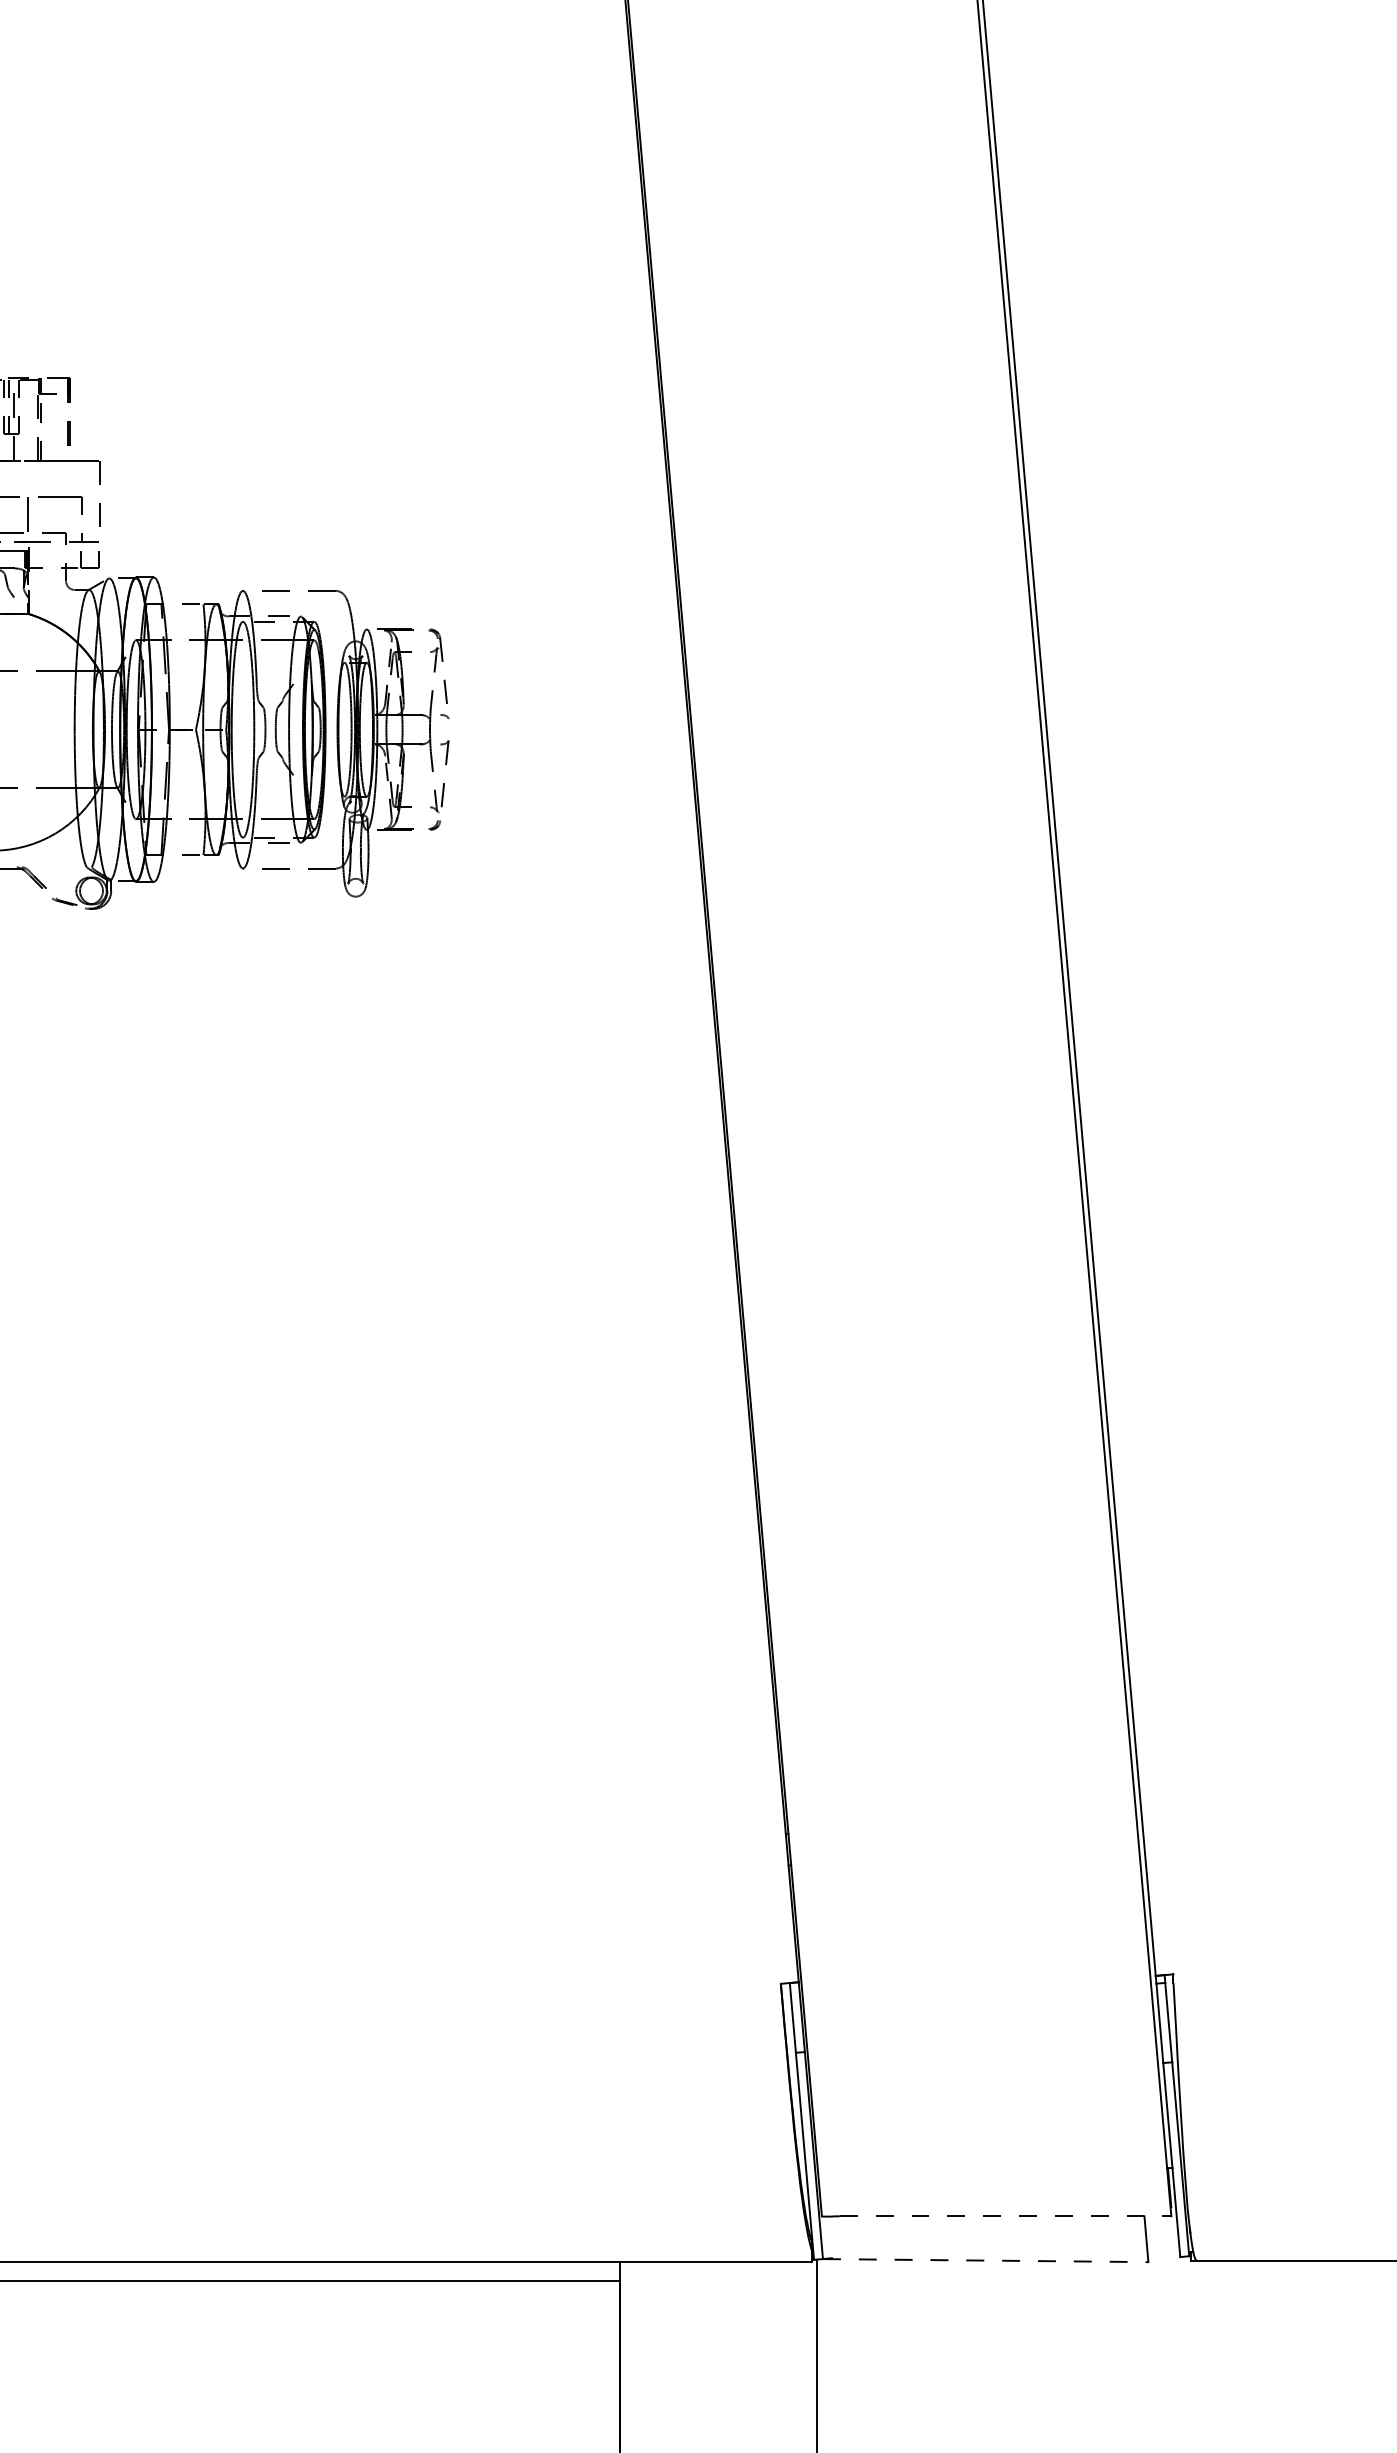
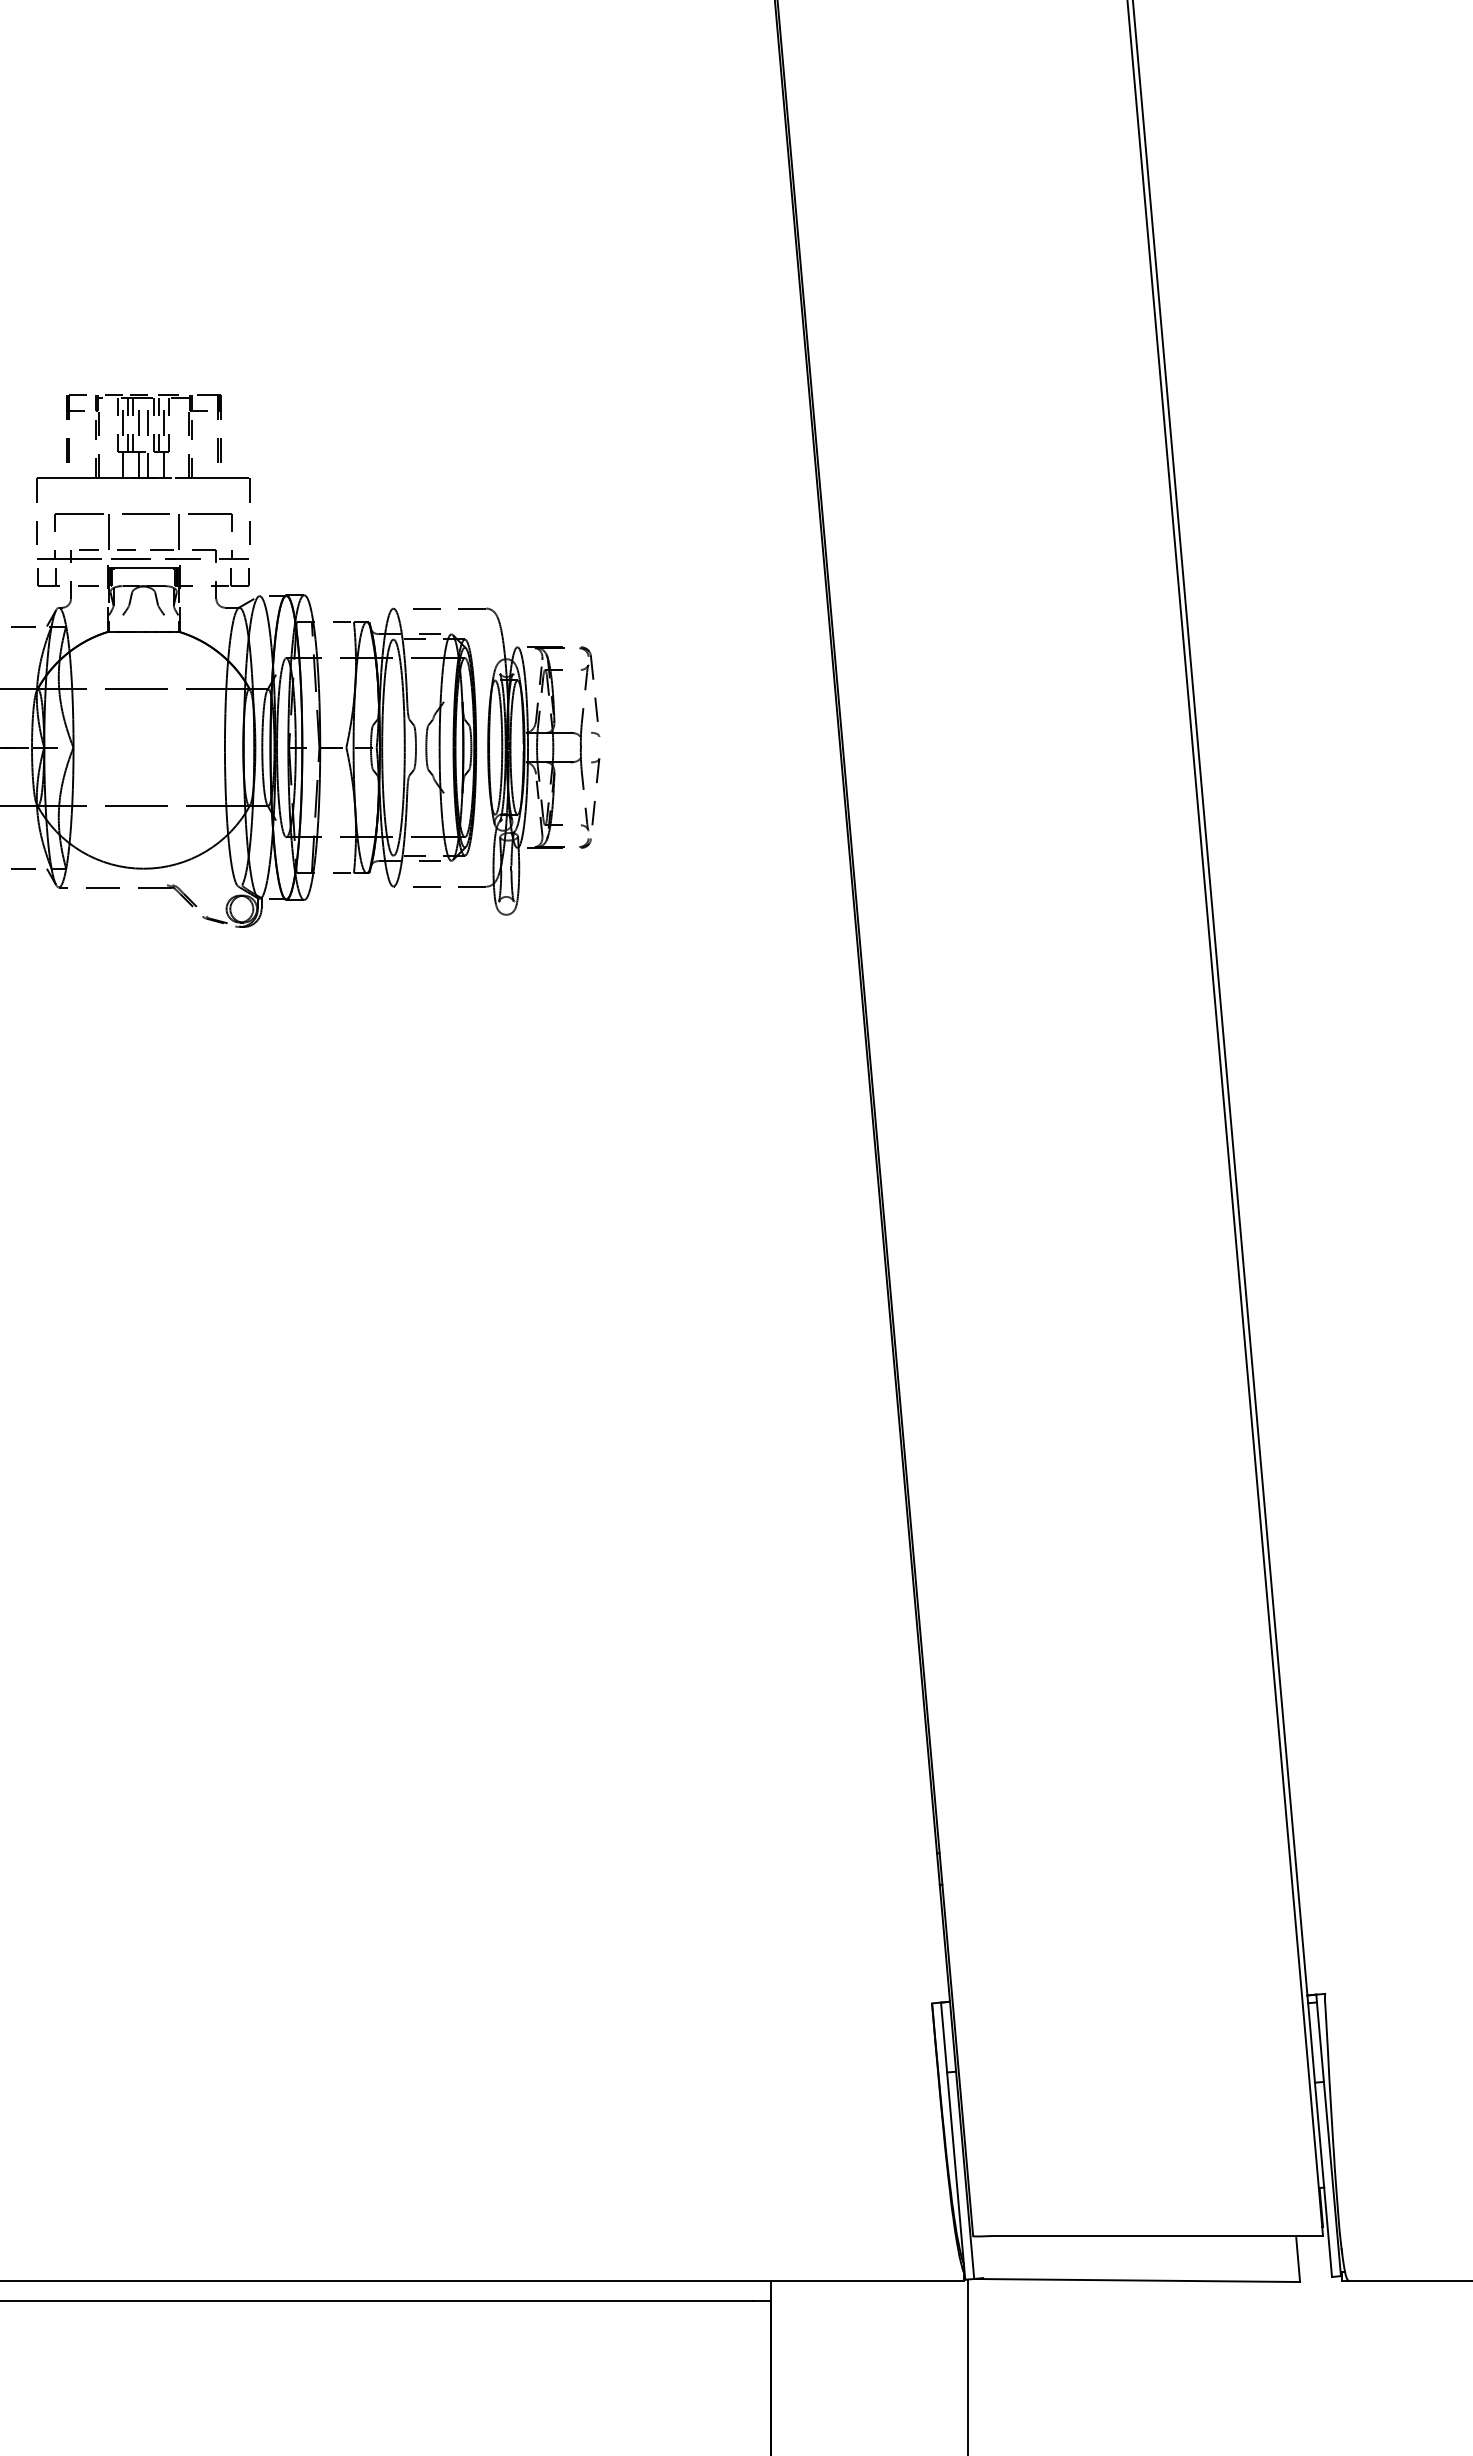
line: (1006, 2216) -> (1157, 2236), dashed -> solid
line: (986, 2260) -> (1137, 2280), dashed -> solid

